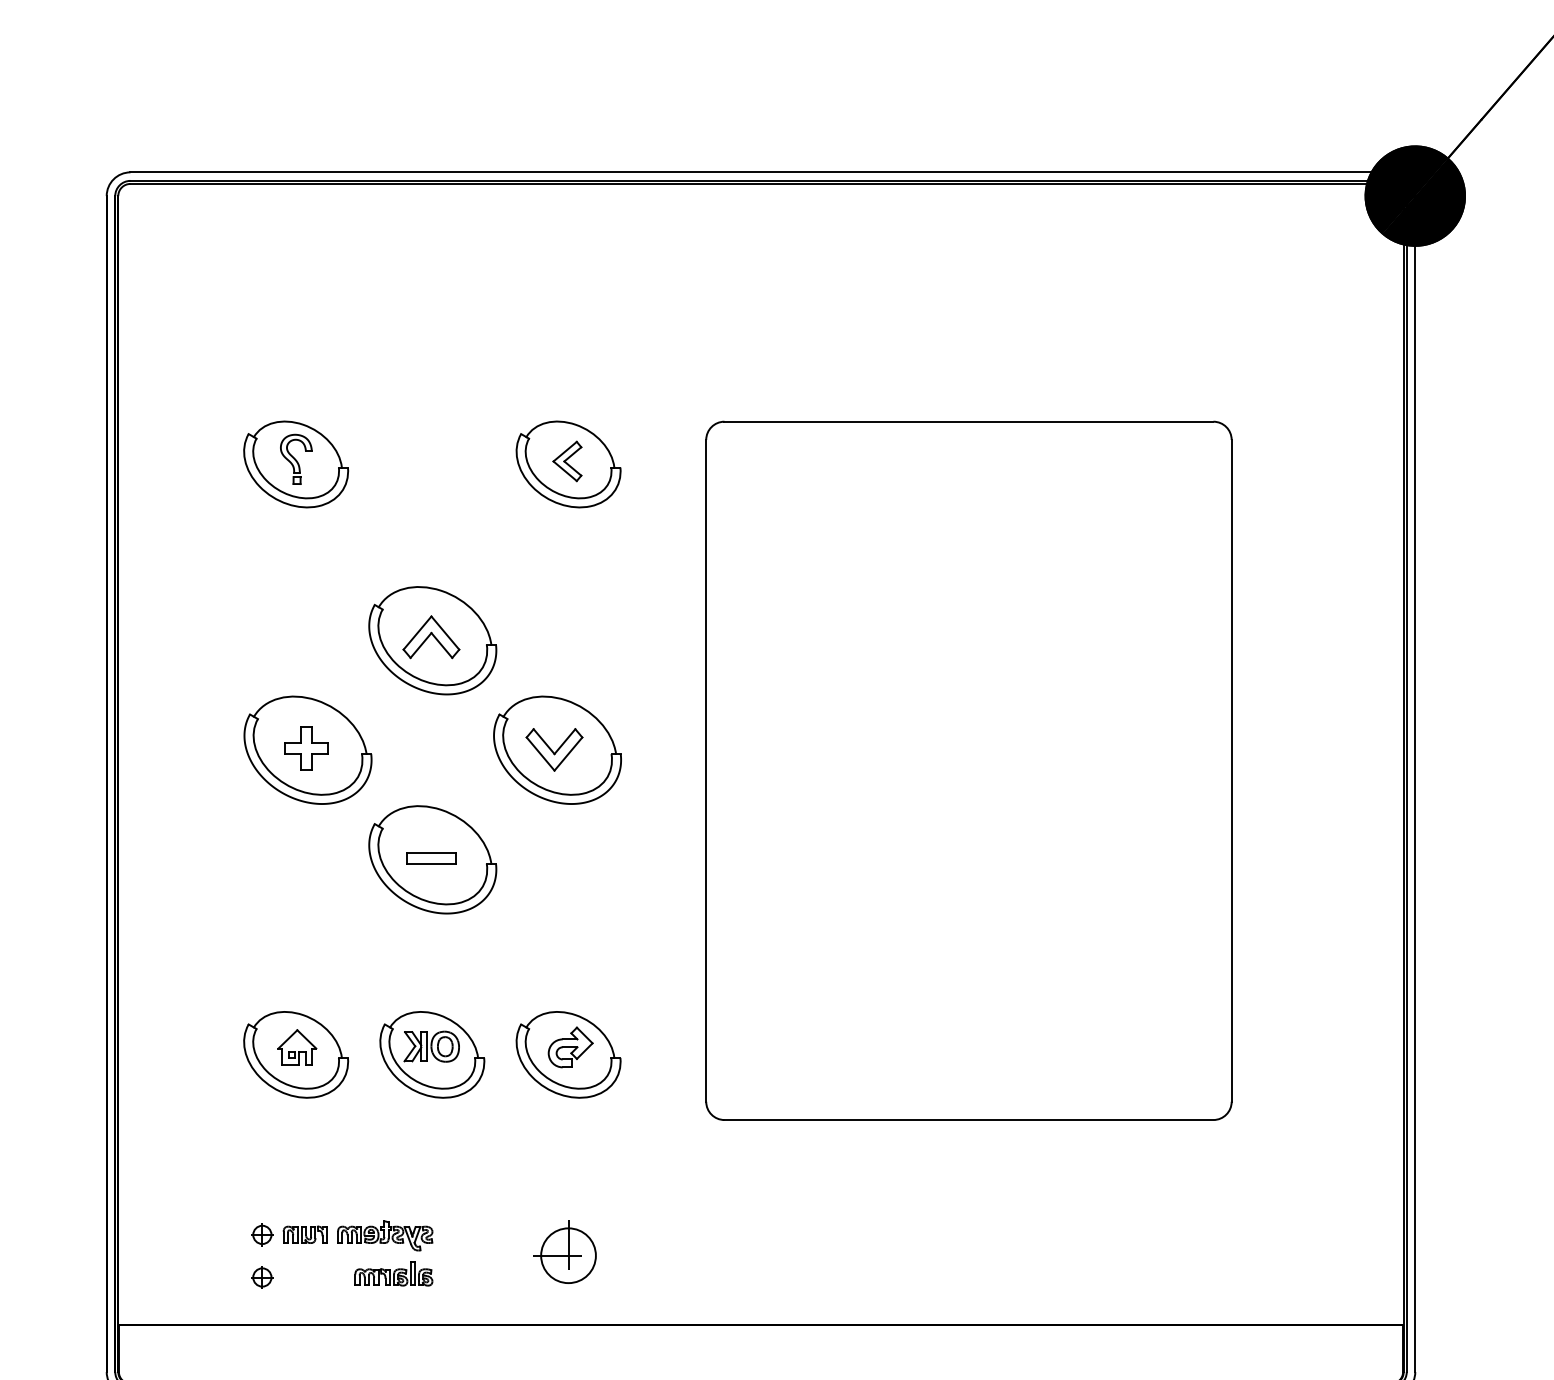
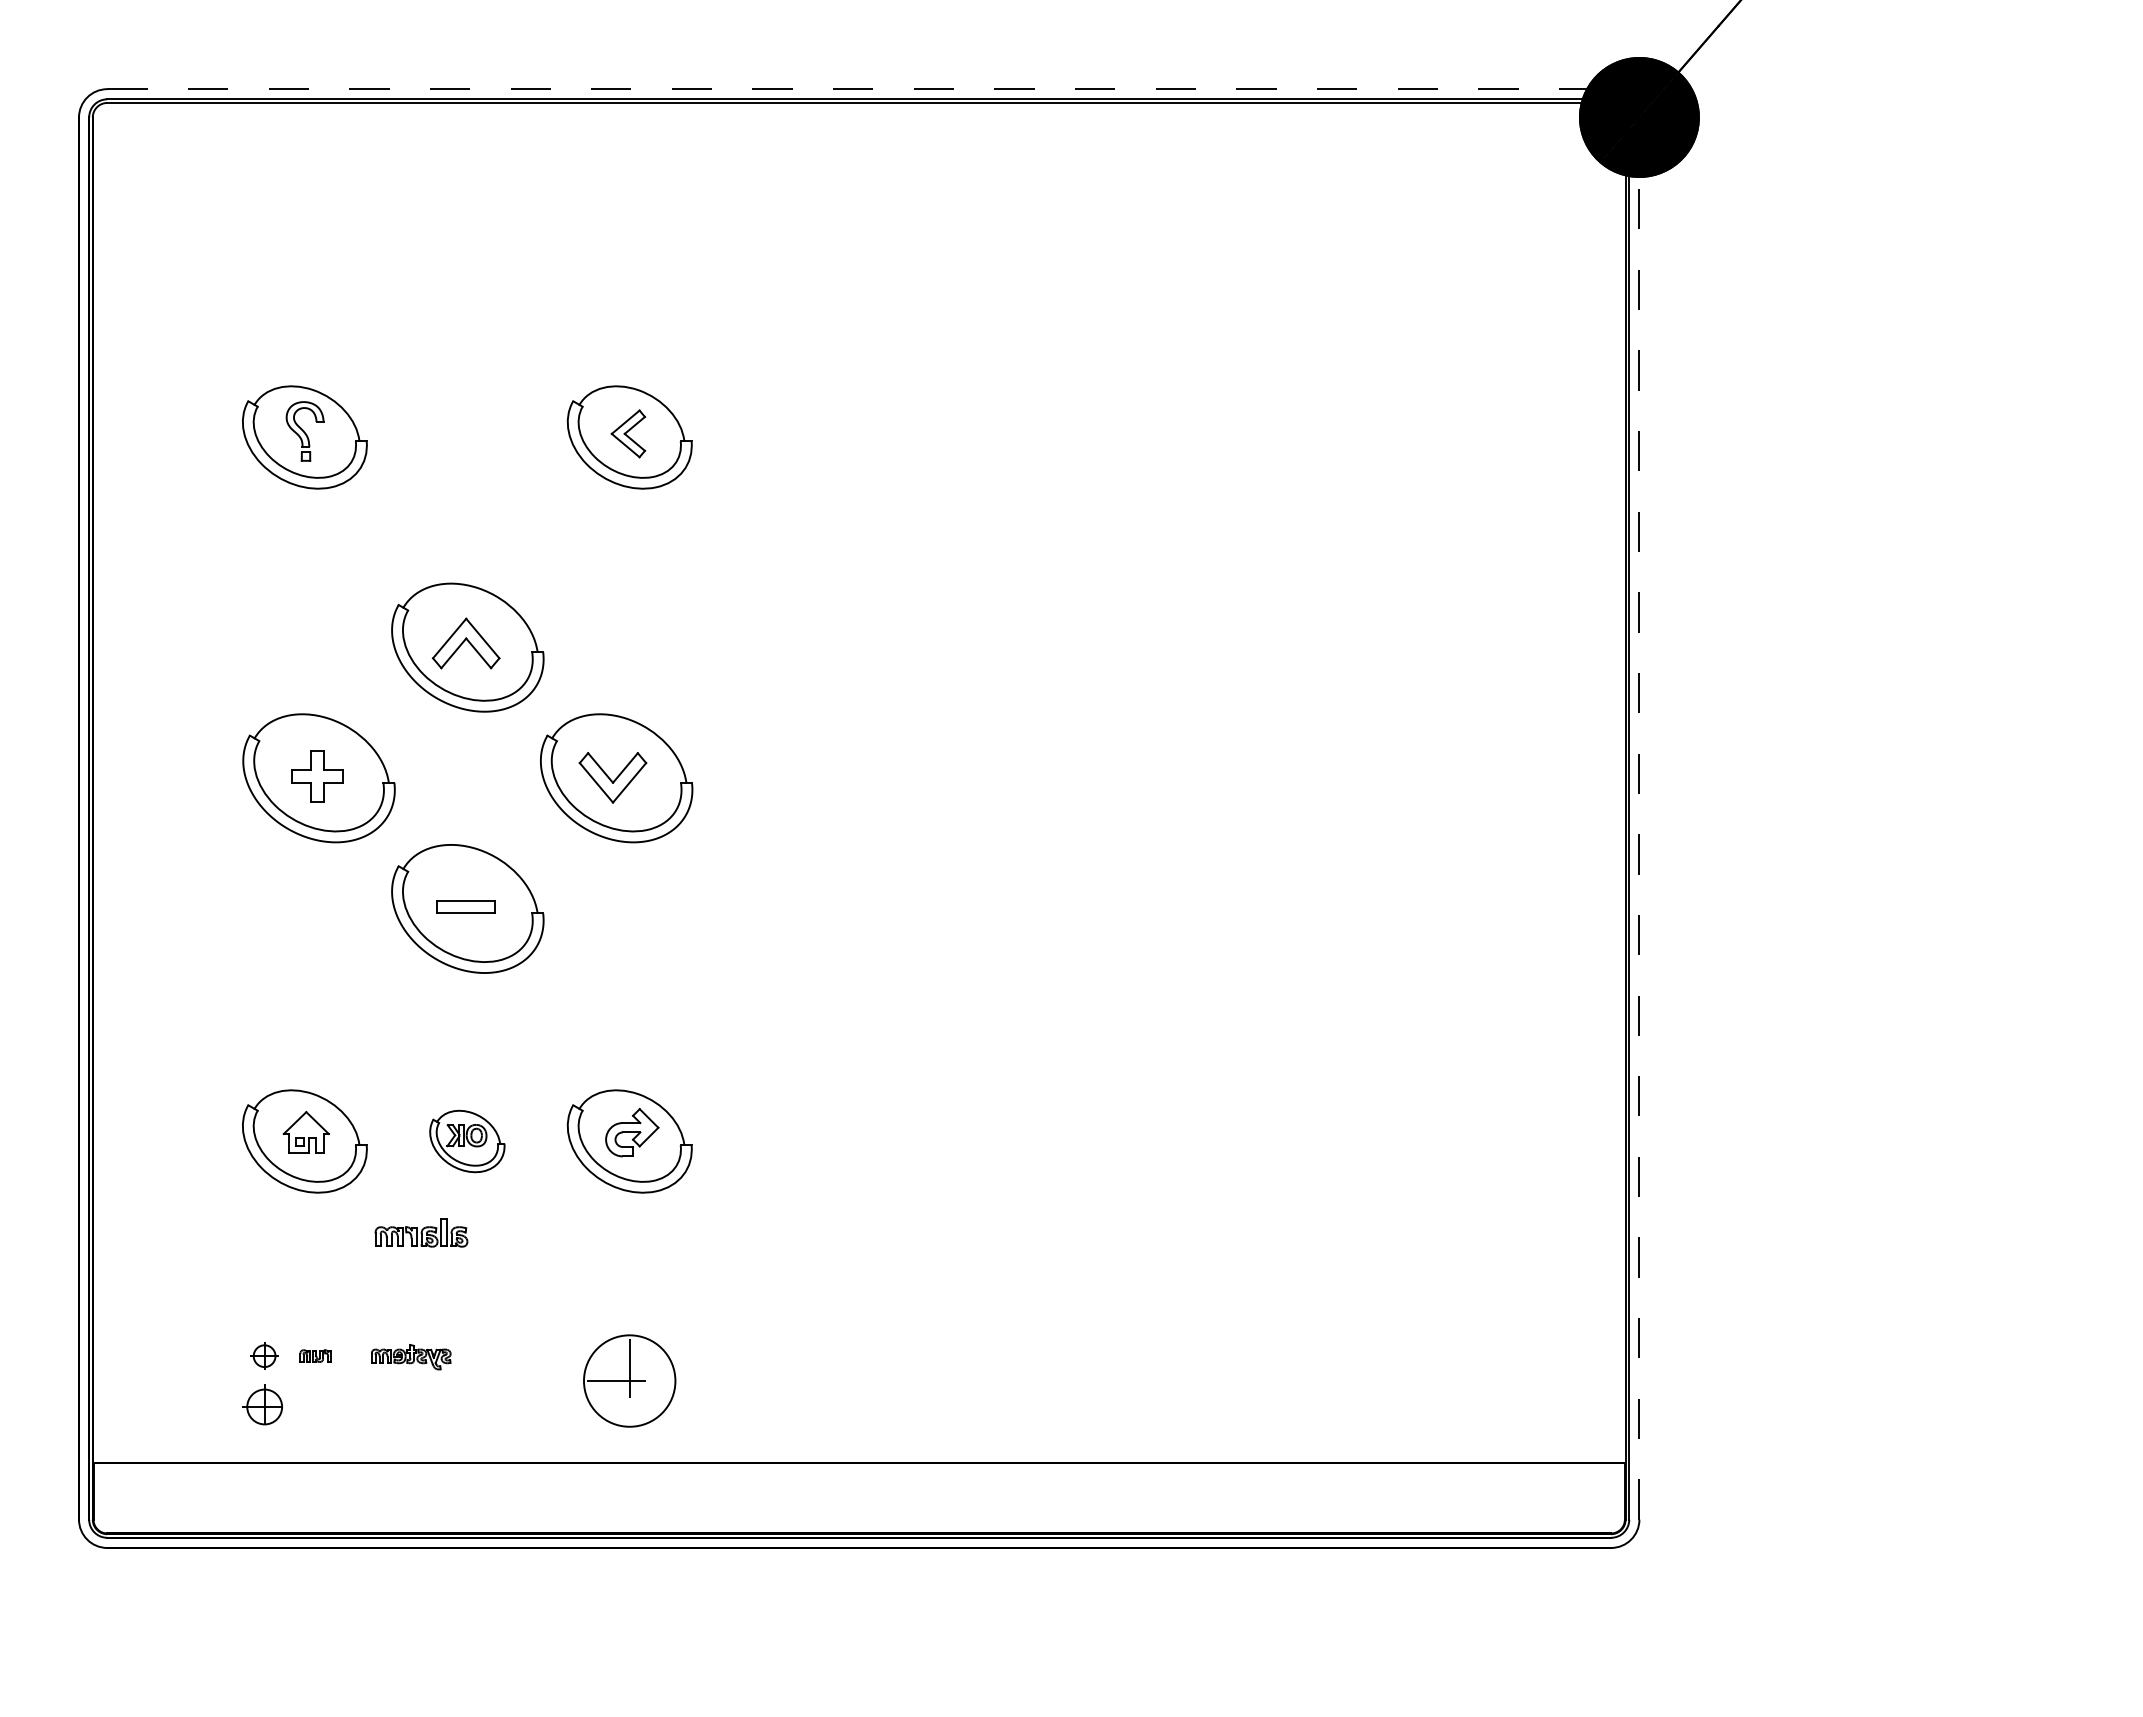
line: (761, 172) -> (859, 89), solid -> dashed
part: (969, 770) -> (1107, 802), removed
line: (1415, 783) -> (1639, 818), solid -> dashed
part: (432, 1054) -> (467, 1141), size x0.6
part: (305, 1234) -> (315, 1355), size x0.6
part: (385, 1235) -> (411, 1356), size x0.7
circle: (568, 1255) -> (629, 1380), size x1.4
part: (393, 1273) -> (421, 1232), moved
part: (262, 1277) -> (264, 1406), size x1.6

